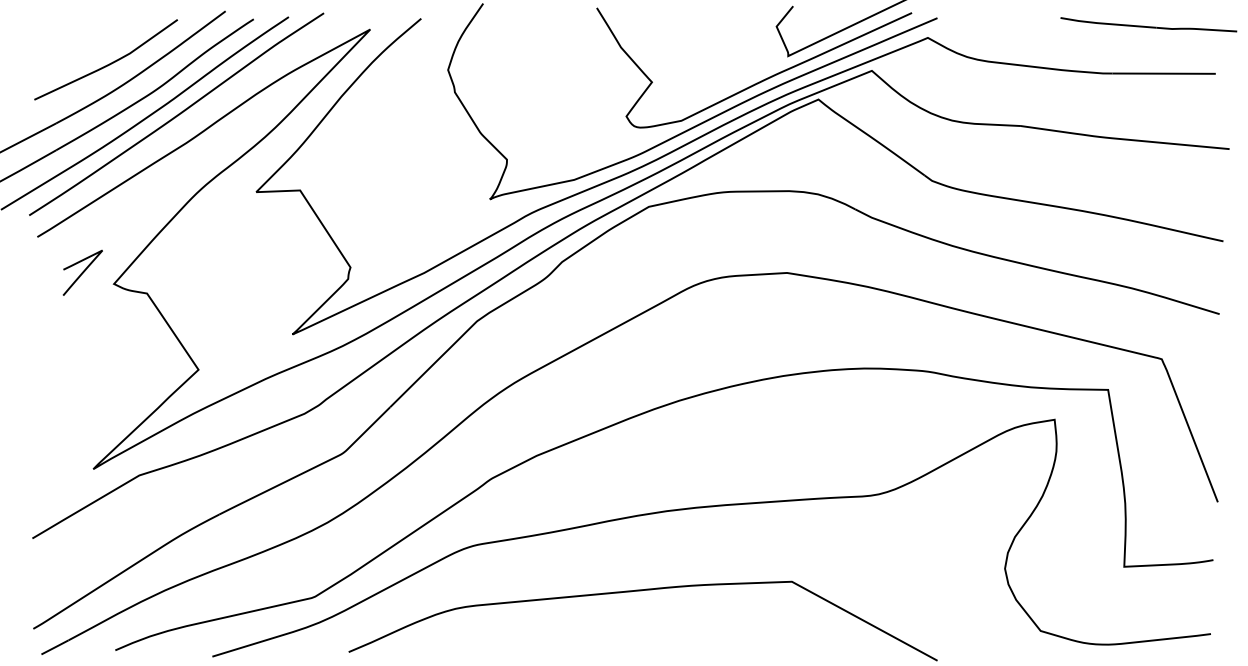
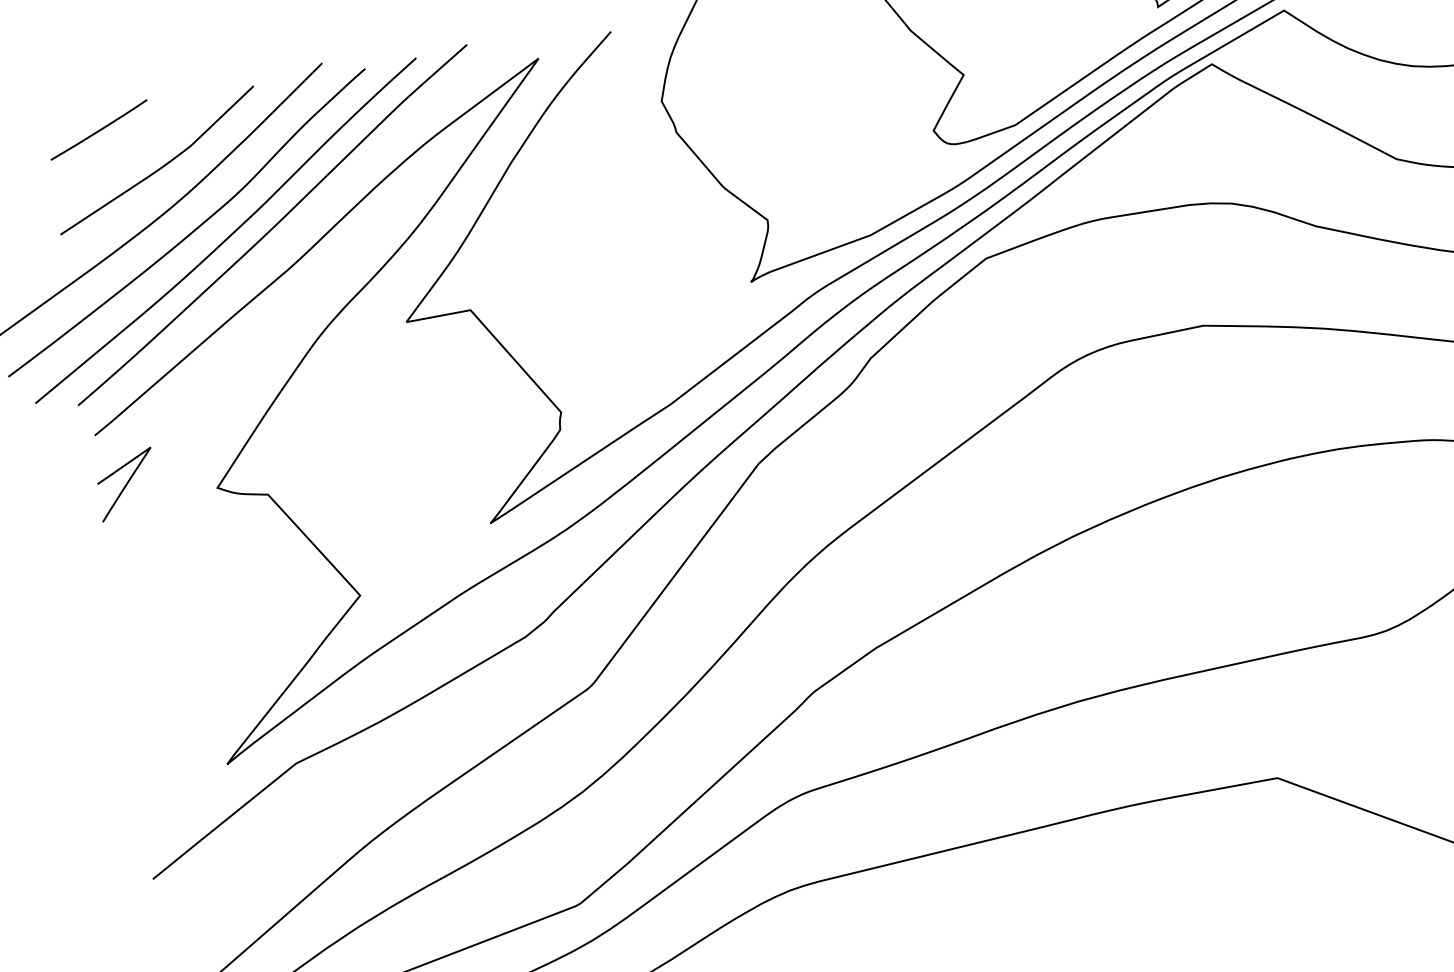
line: (70, 33) -> (99, 129), added
curve: (82, 272) -> (126, 484), moved

